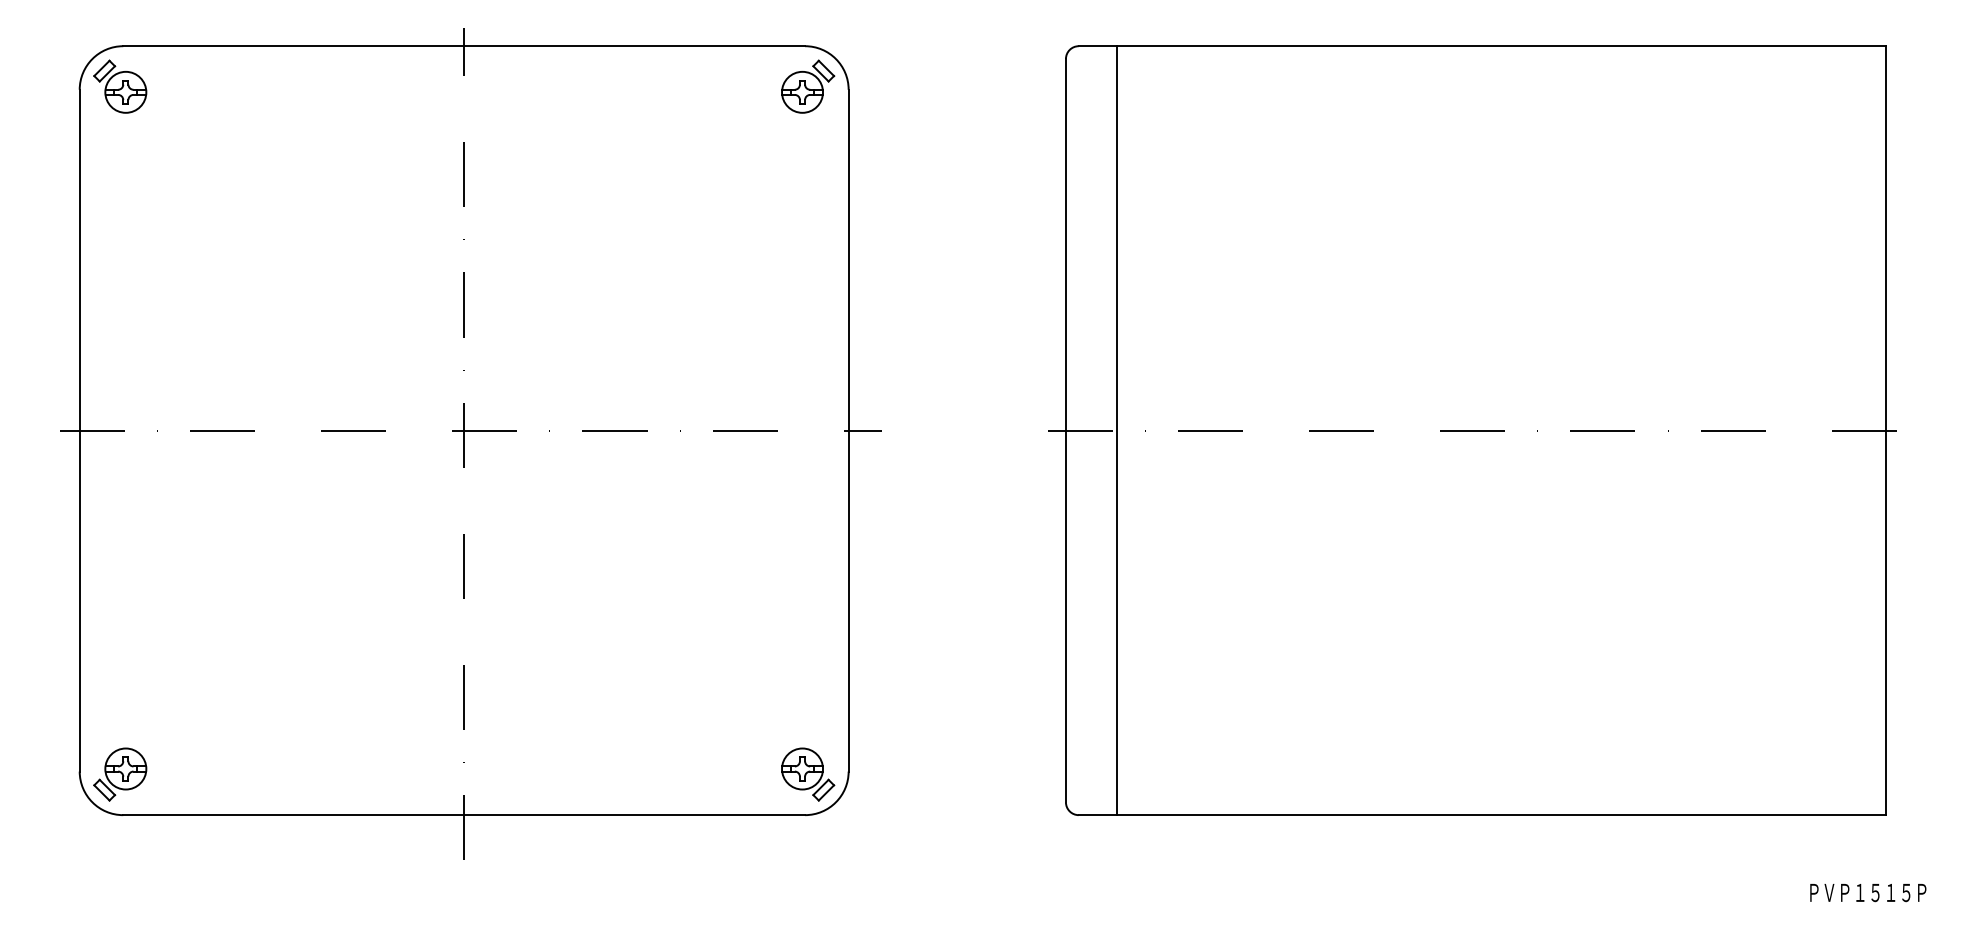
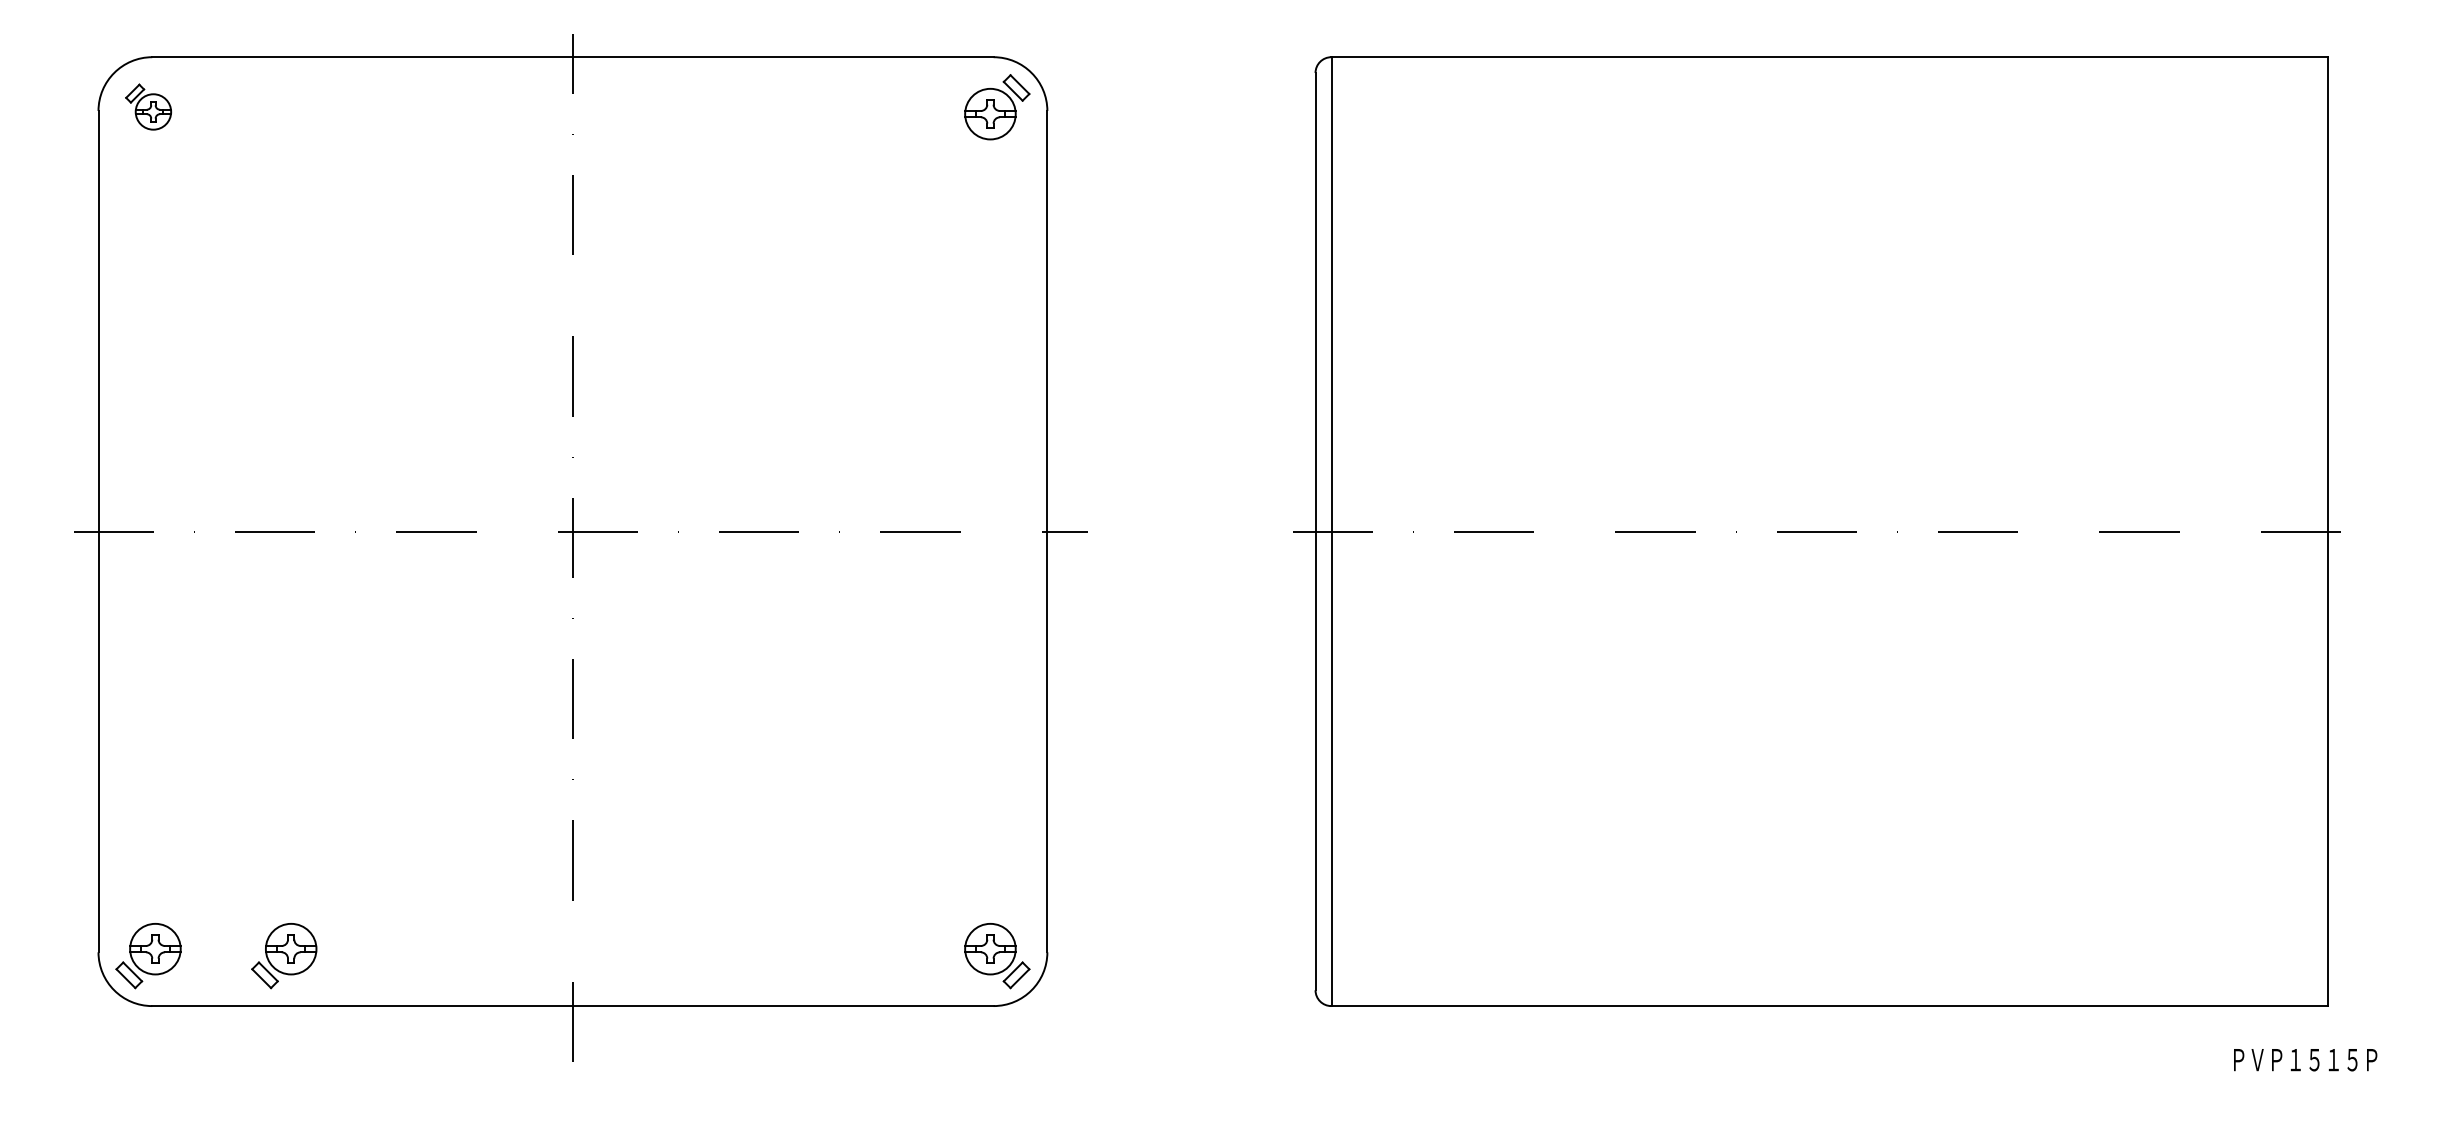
part: (120, 86) -> (148, 106), size x0.7
line: (1117, 430) -> (1332, 531), moved
part: (230, 774) -> (284, 955), added
text: (1868, 893) -> (2305, 1060), moved

